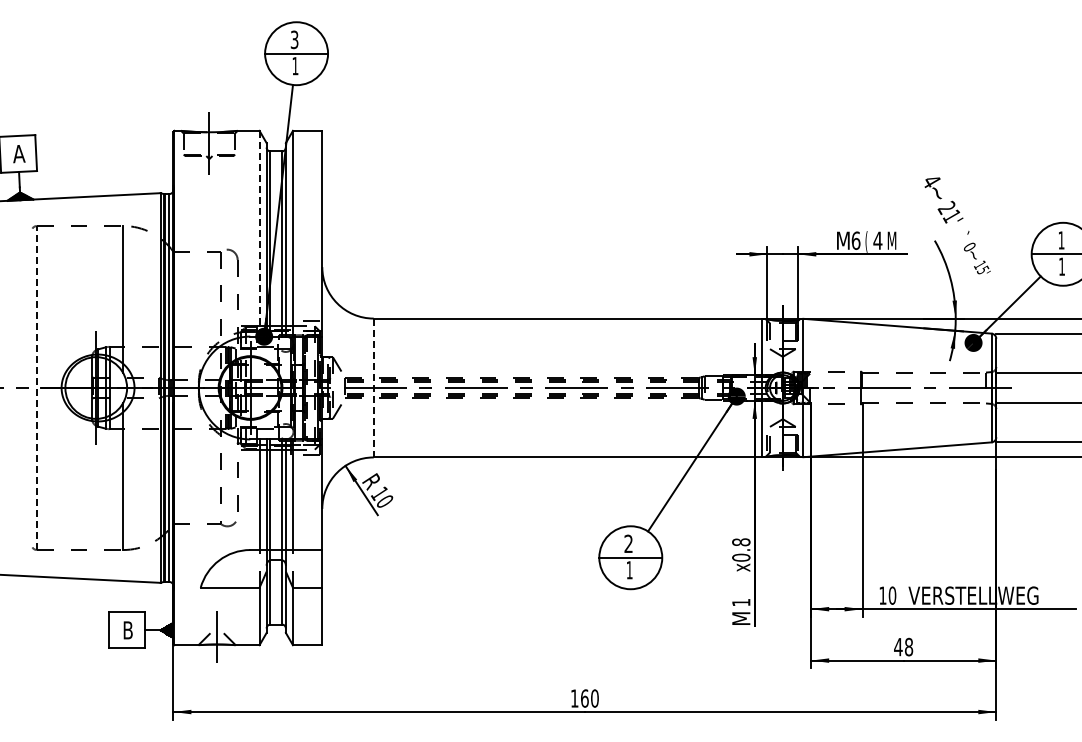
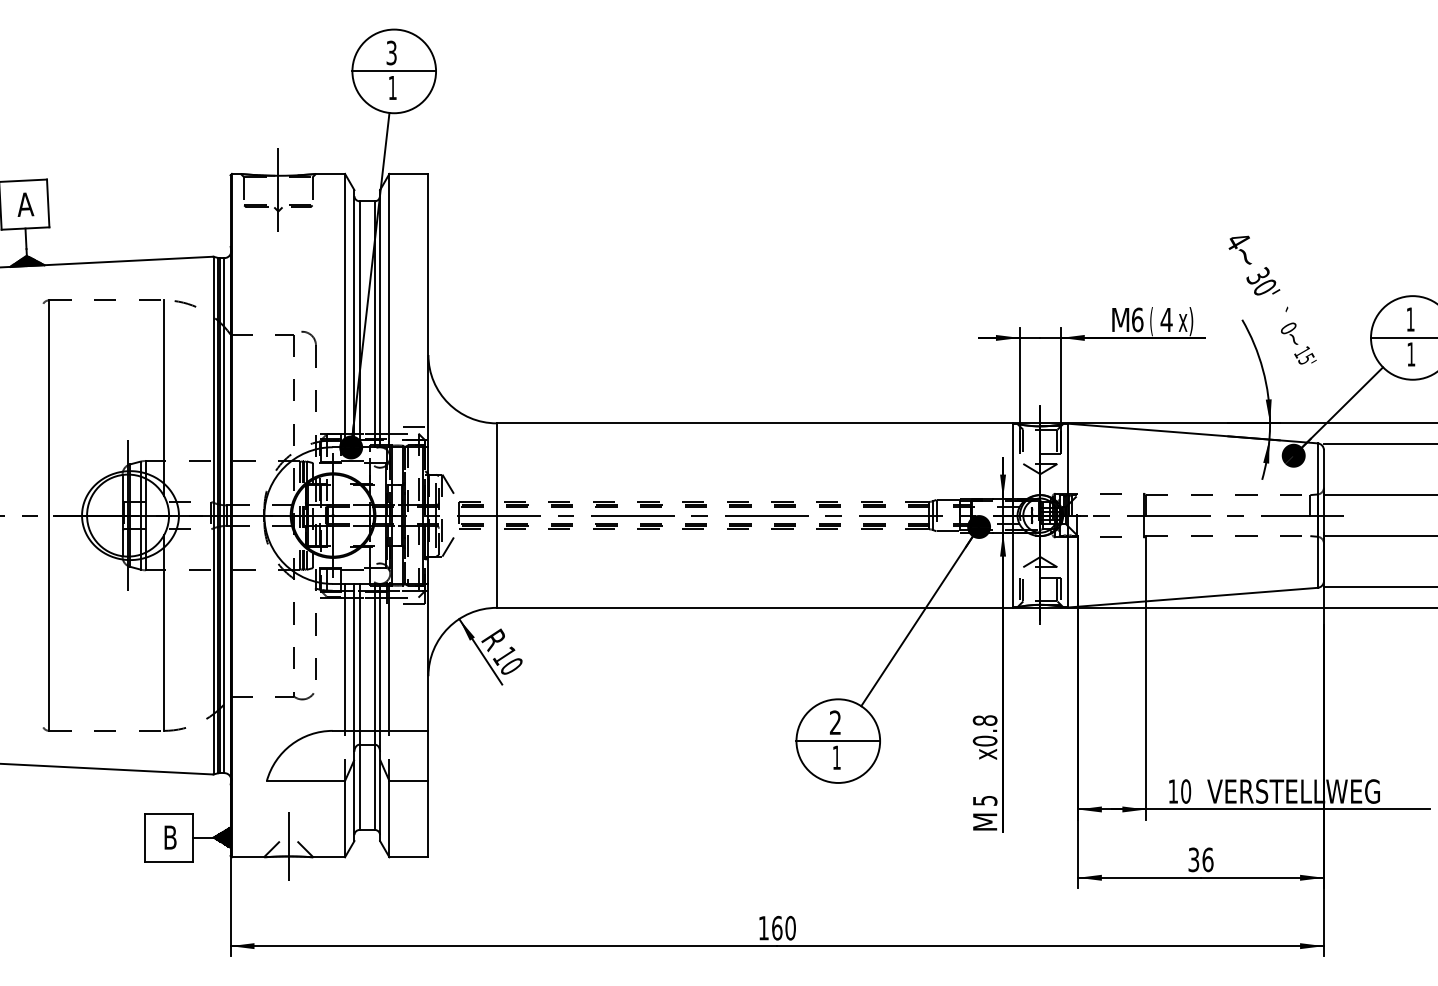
text: (948, 212) -> (1260, 282), 21' -> 30'
line: (259, 233) -> (344, 310), dashed -> solid
text: (892, 241) -> (1186, 320), M -> x)
line: (36, 387) -> (48, 514), dashed -> solid
line: (373, 388) -> (496, 516), dashed -> solid
text: (741, 602) -> (985, 800), 1 -> 5
text: (903, 646) -> (1200, 859), 48 -> 36

